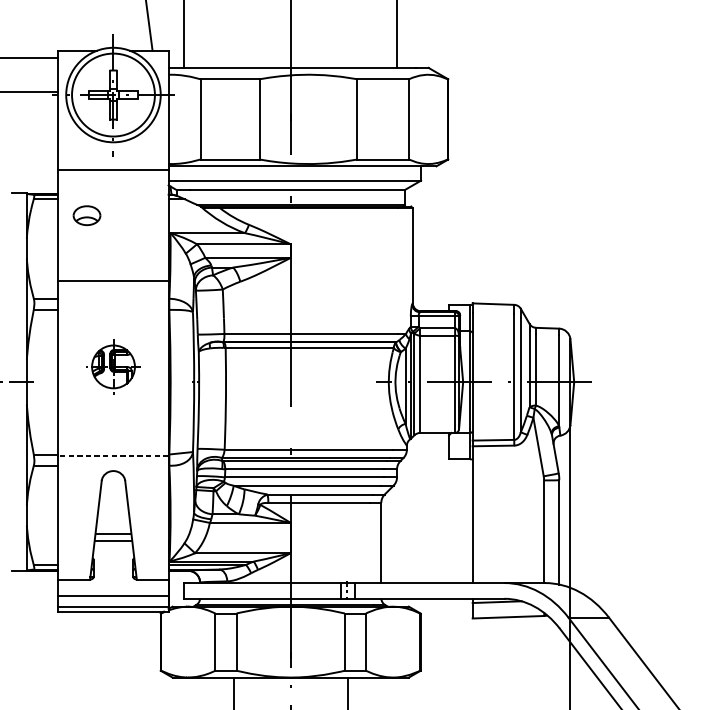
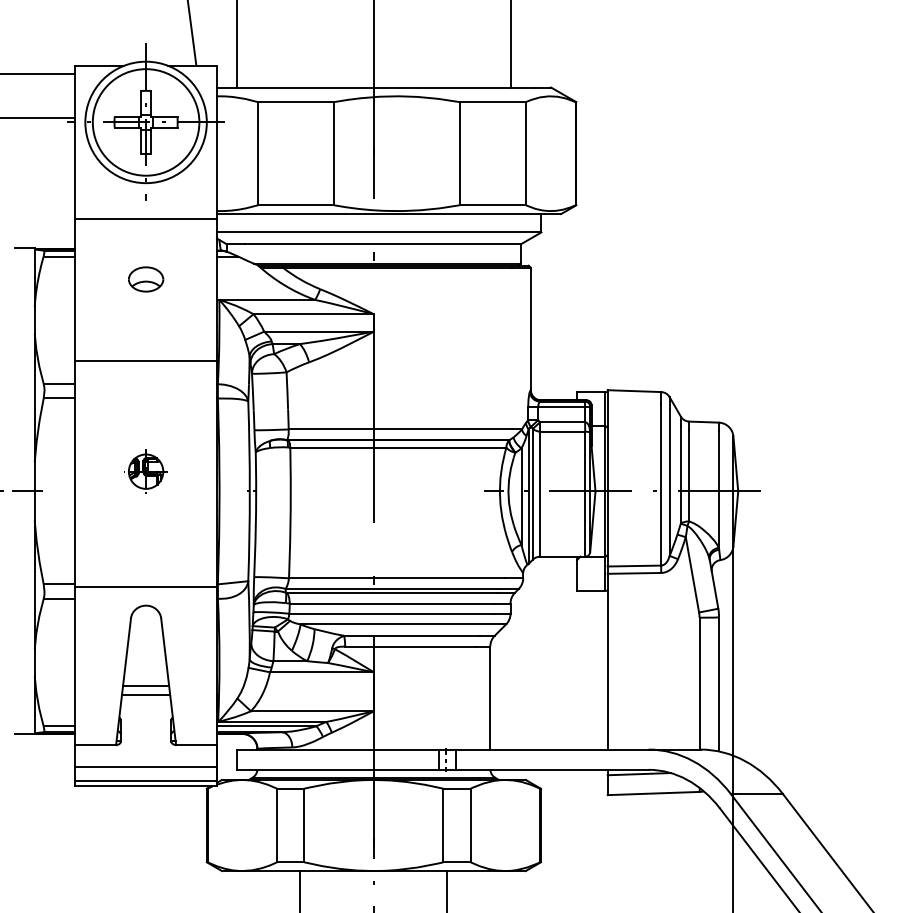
part: (87, 215) -> (146, 279), moved
part: (113, 366) -> (145, 471), size x0.62
line: (113, 456) -> (146, 586), dashed -> solid

